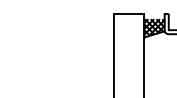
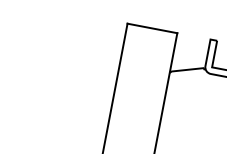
hatch: (154, 27) -> (189, 58), removed

